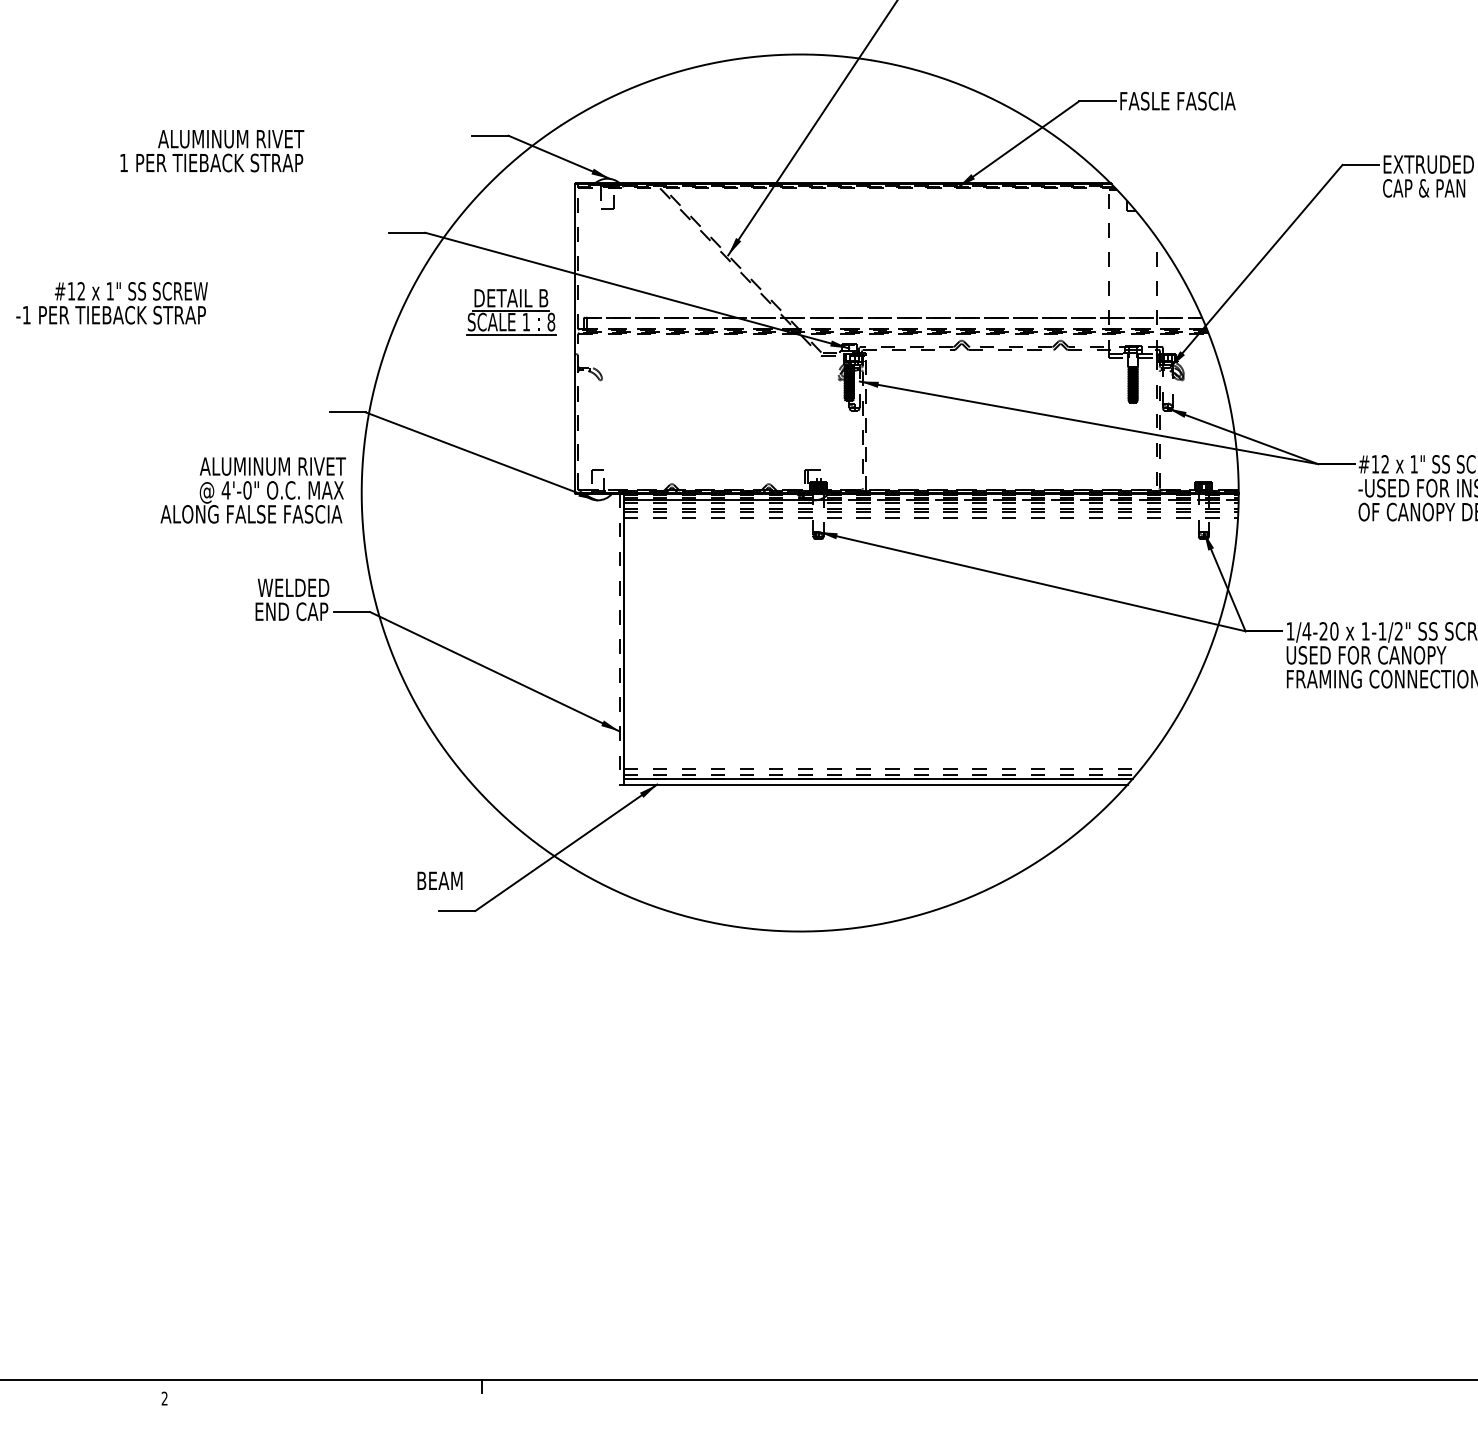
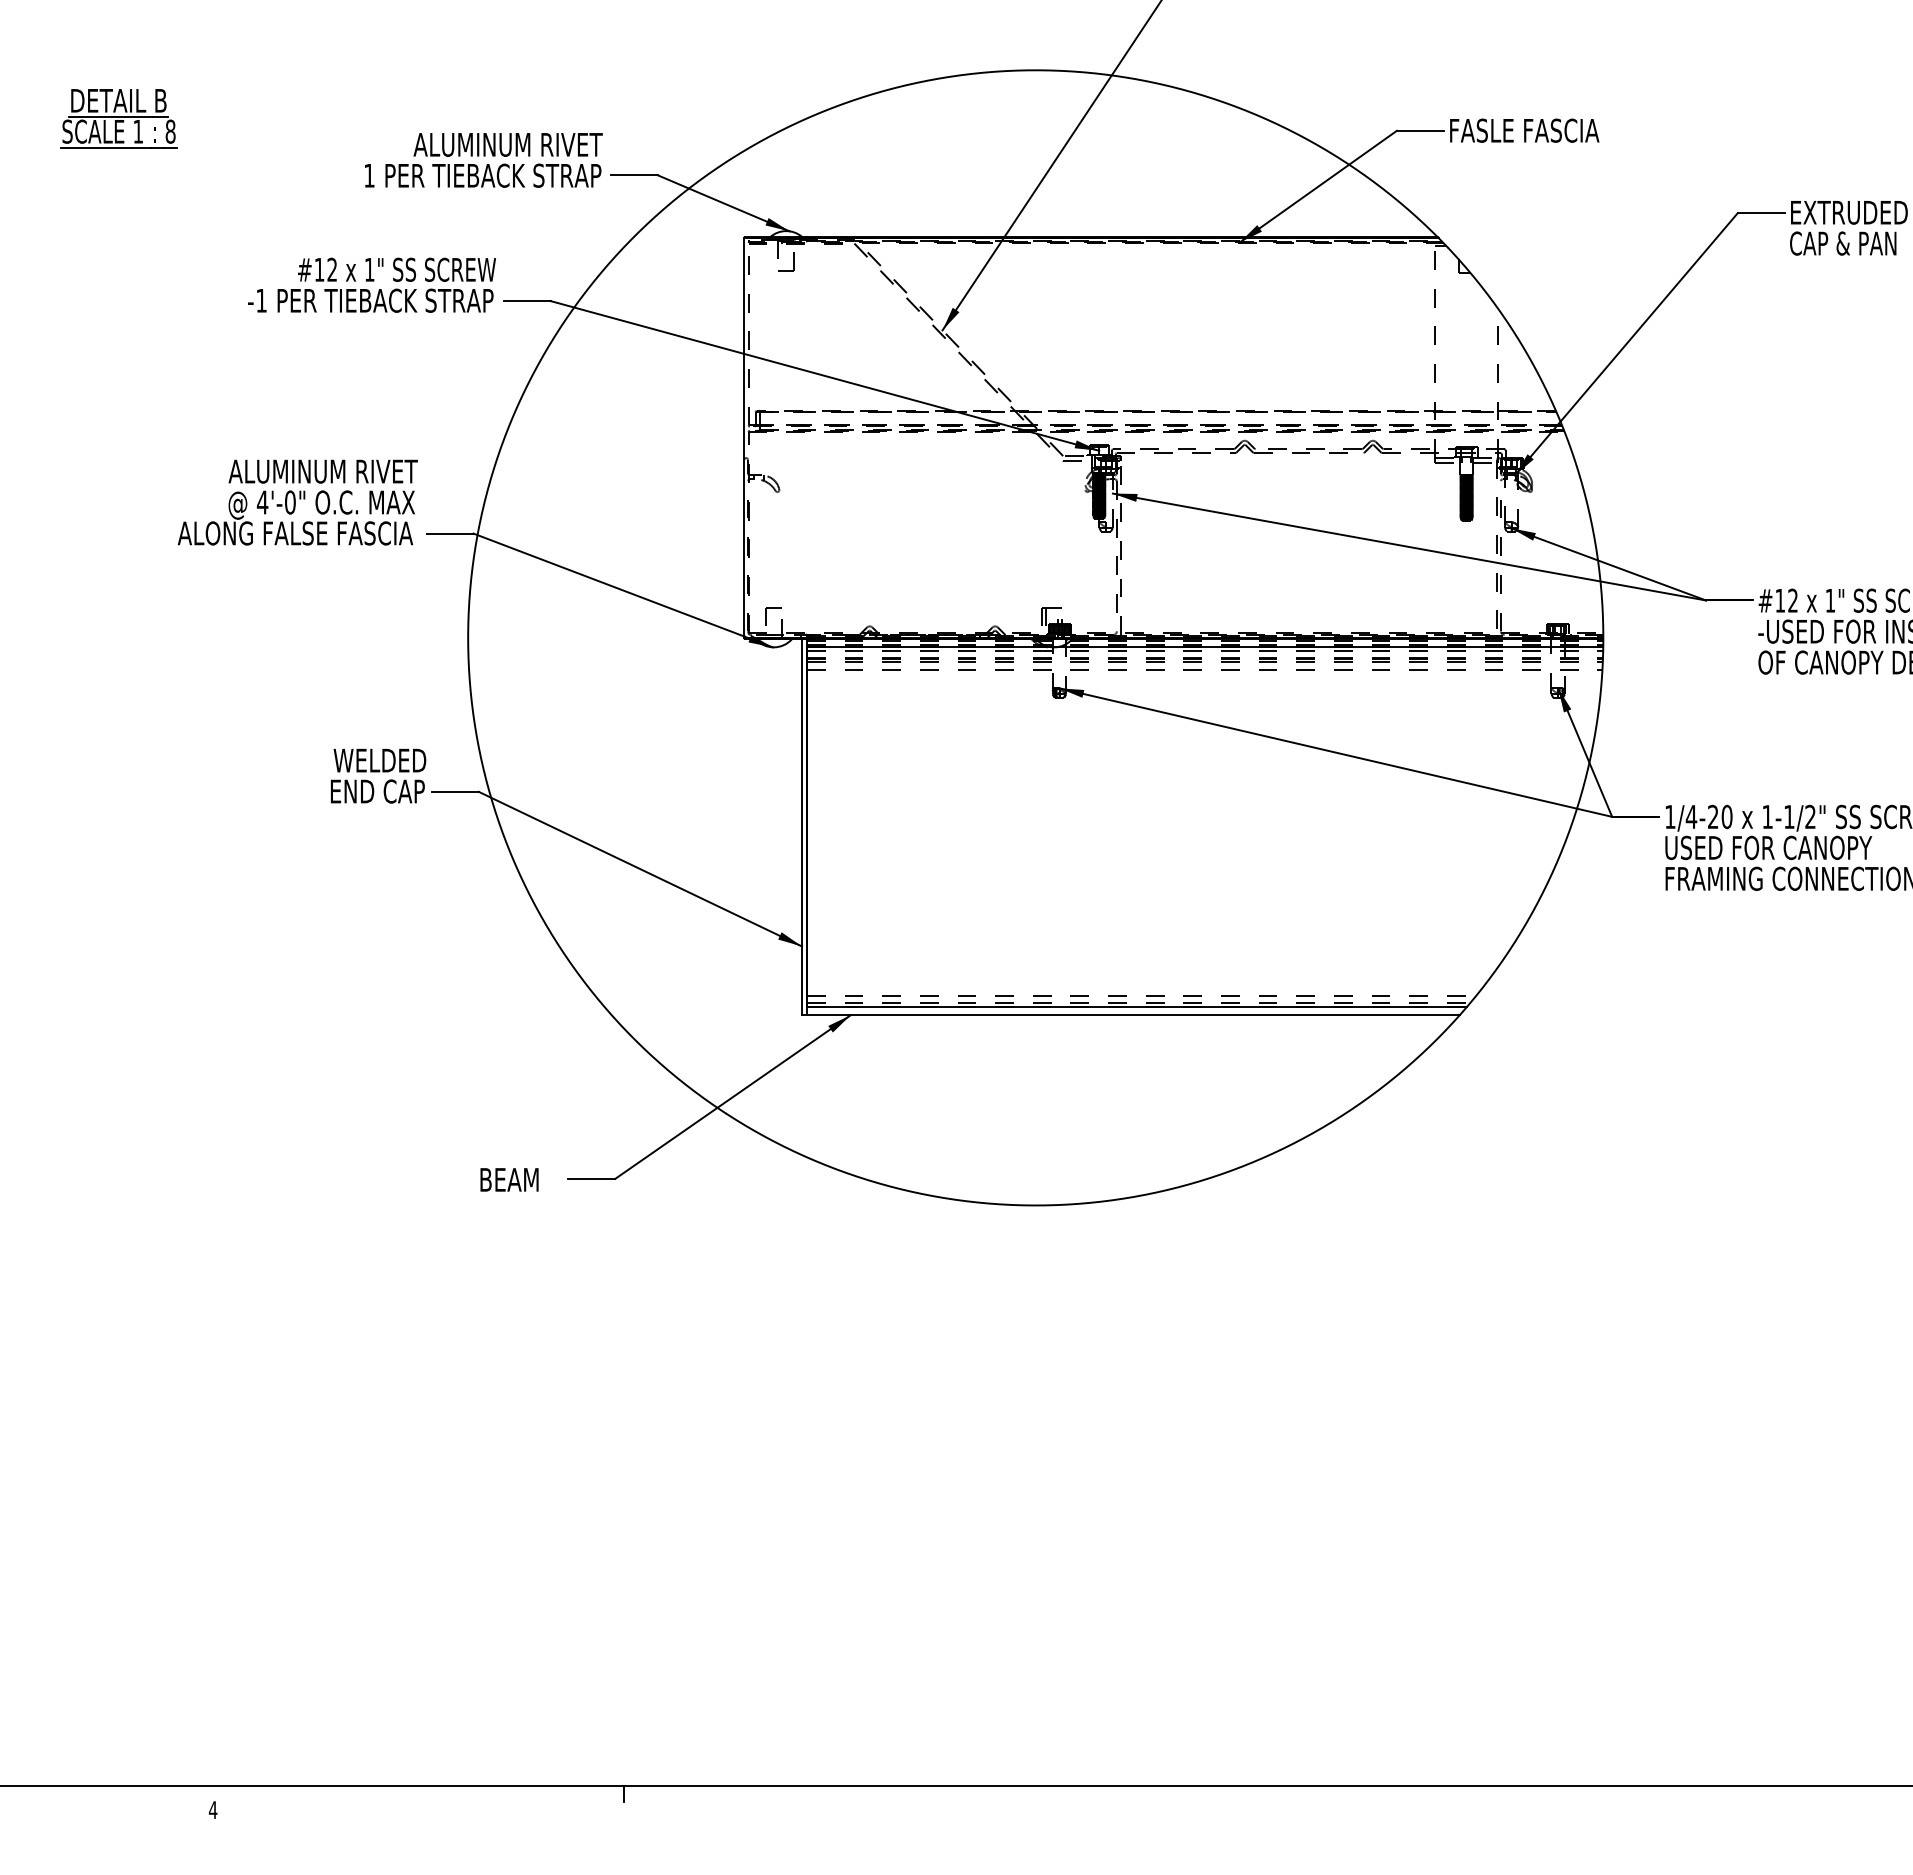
text: (212, 151) -> (483, 160), moved
text: (111, 302) -> (371, 284), moved
part: (511, 311) -> (118, 118), moved
text: (253, 490) -> (297, 502), moved
line: (1028, 499) -> (1331, 646), dashed -> solid
line: (619, 639) -> (801, 827), dashed -> solid
text: (440, 880) -> (509, 1179), moved
text: (164, 1398) -> (212, 1809), 2 -> 4

